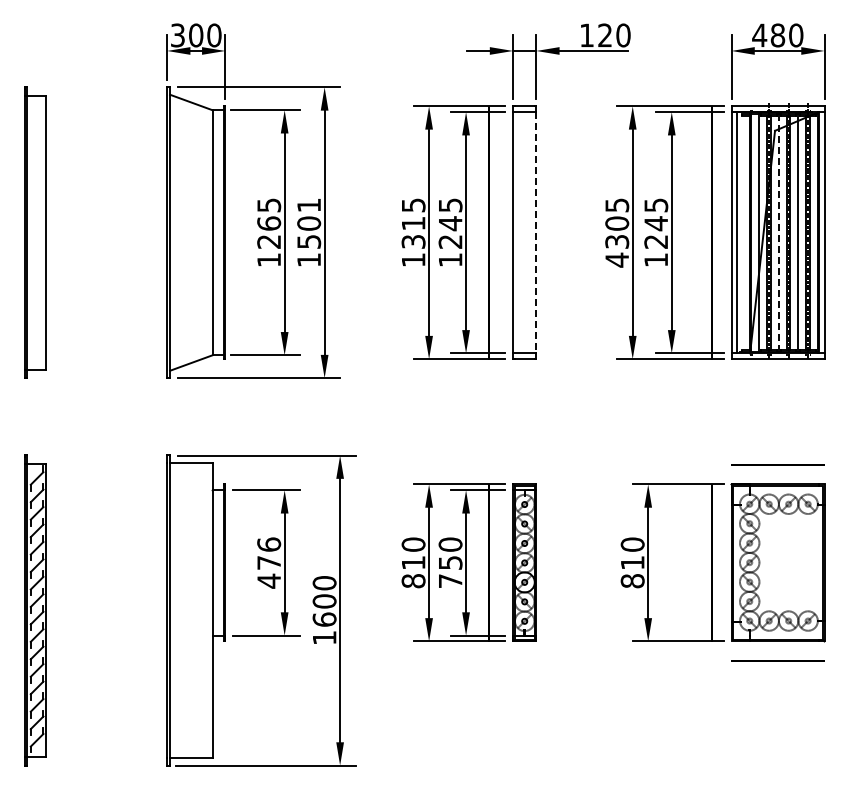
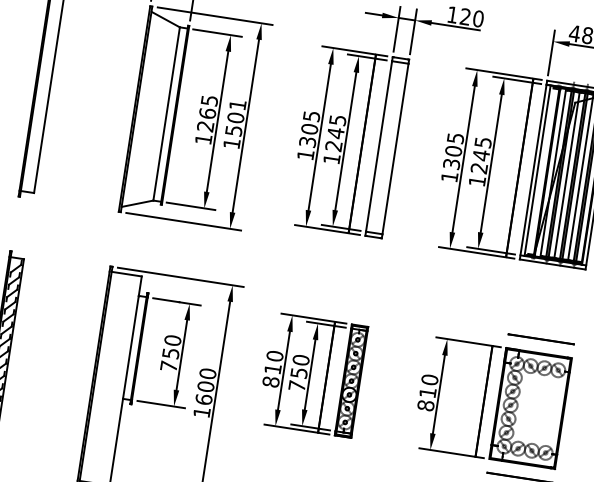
text: (413, 223) -> (309, 129), 1315 -> 1305
line: (536, 232) -> (395, 148), dashed -> solid
line: (778, 232) -> (566, 174), dashed -> solid
text: (616, 259) -> (449, 176), 4305 -> 1305
text: (269, 562) -> (171, 353), 476 -> 750

